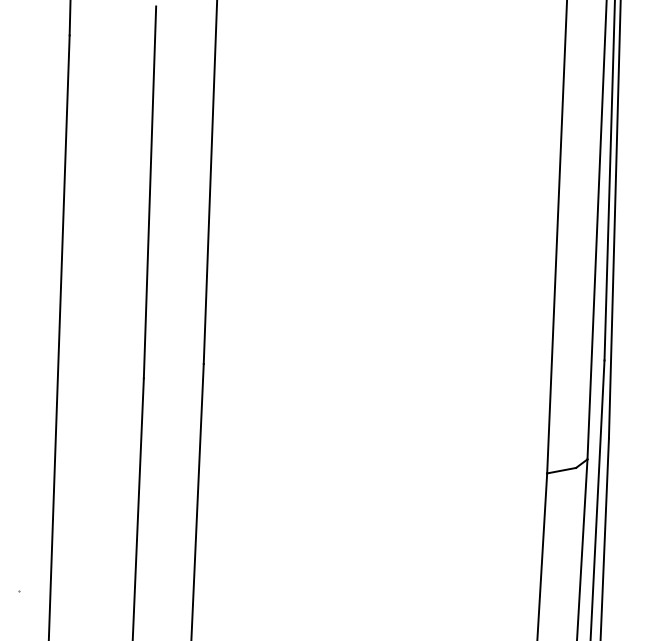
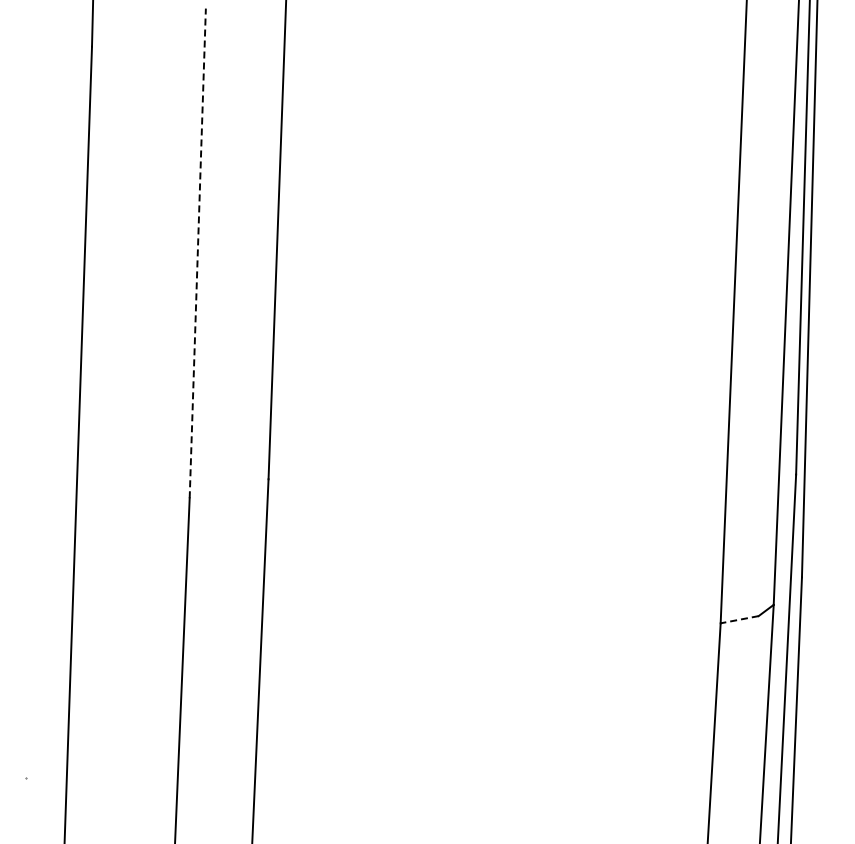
line: (149, 192) -> (197, 253), solid -> dashed
line: (561, 470) -> (739, 619), solid -> dashed

